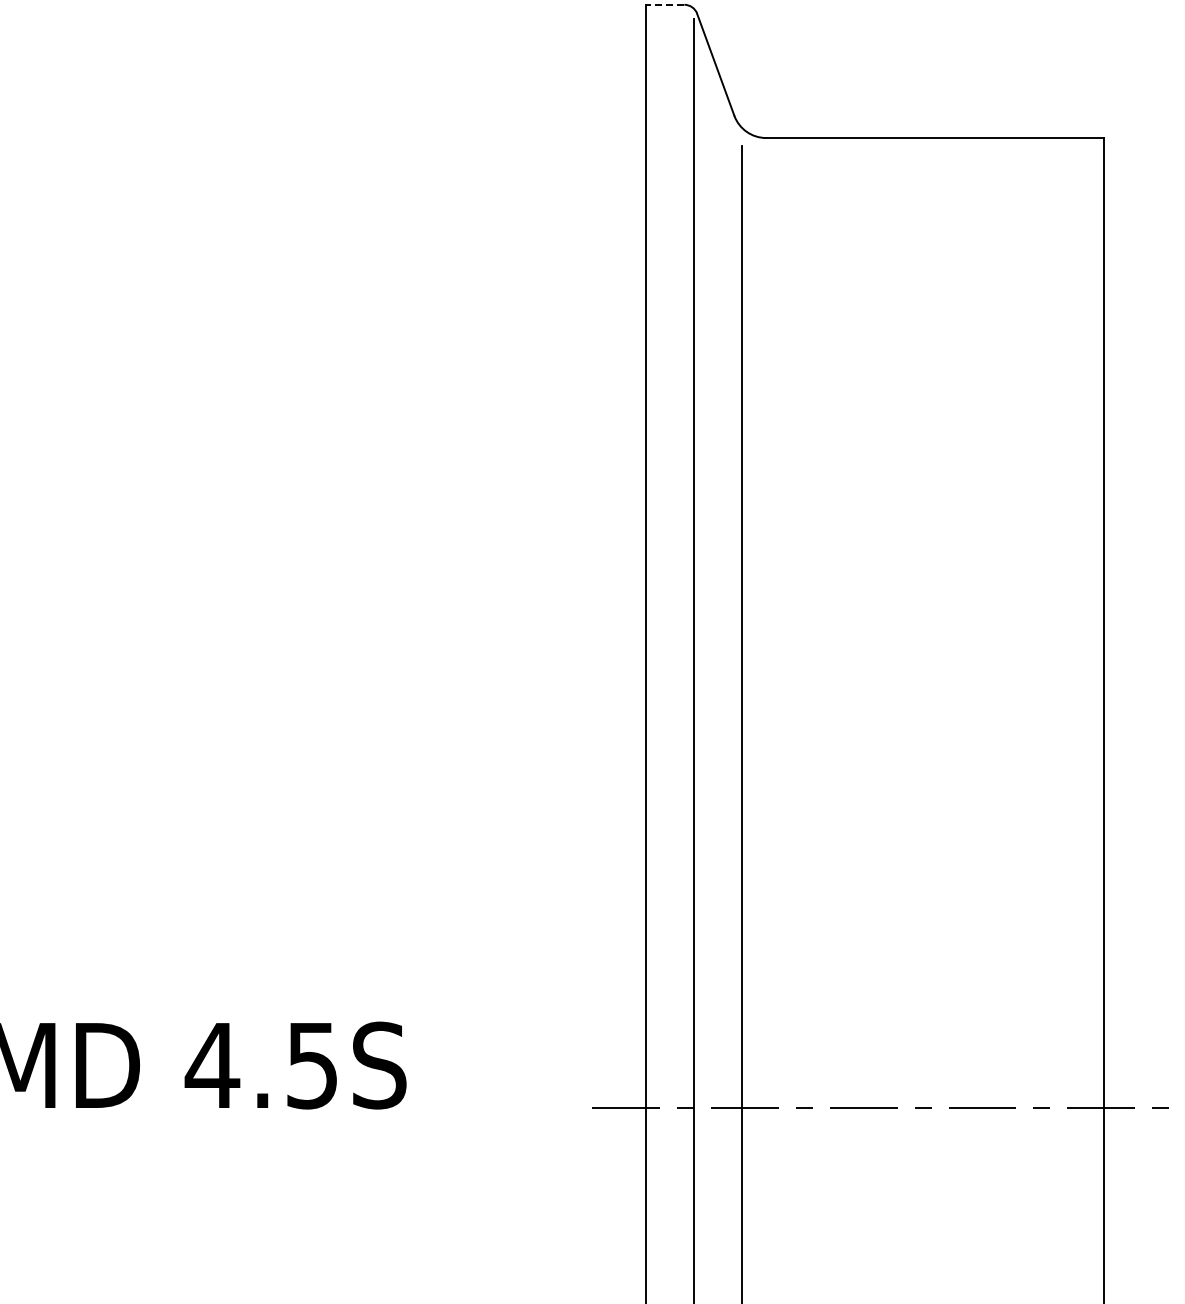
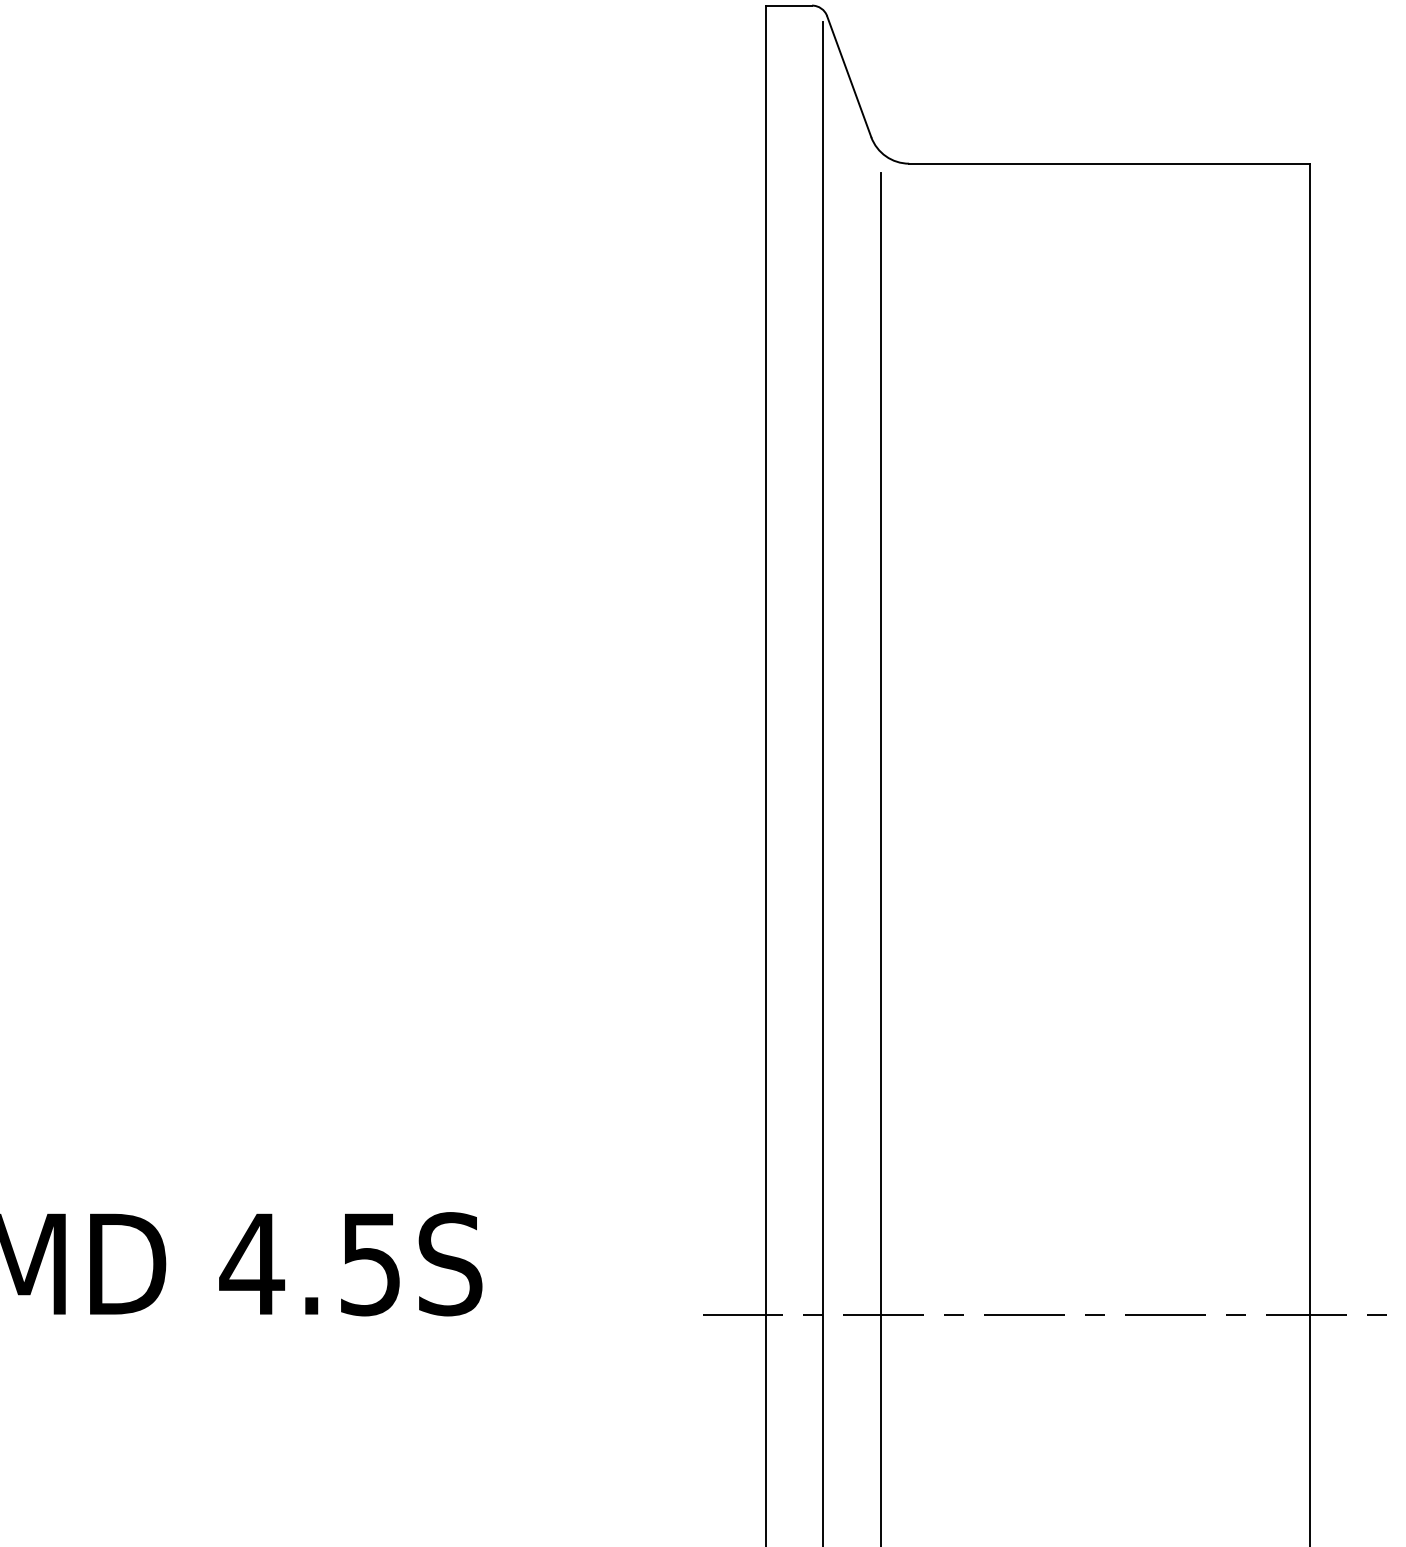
line: (664, 4) -> (788, 5), dashed -> solid

